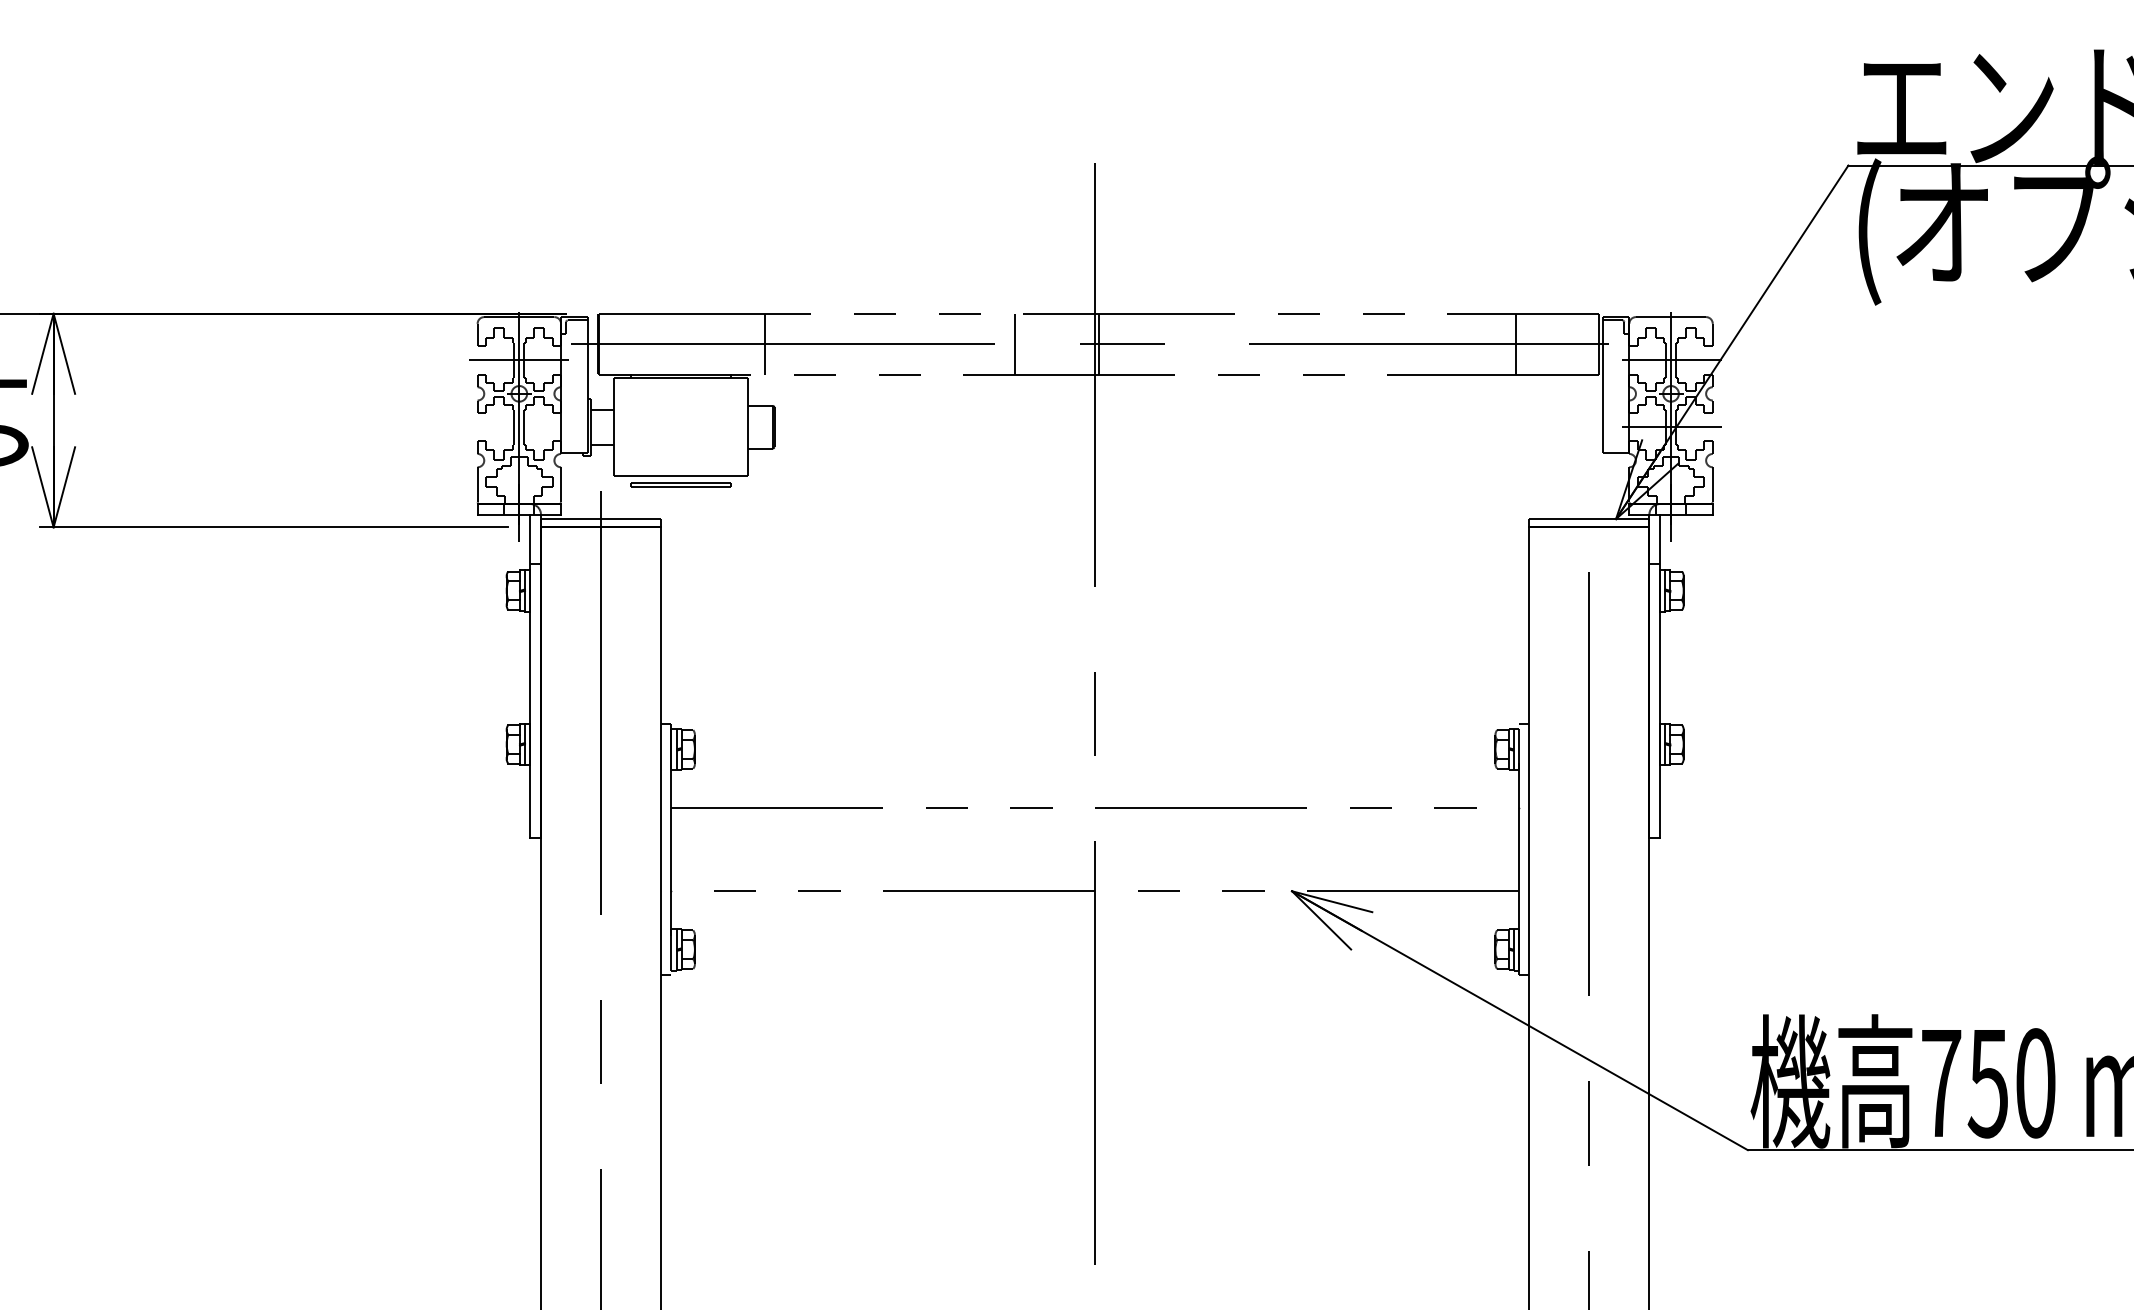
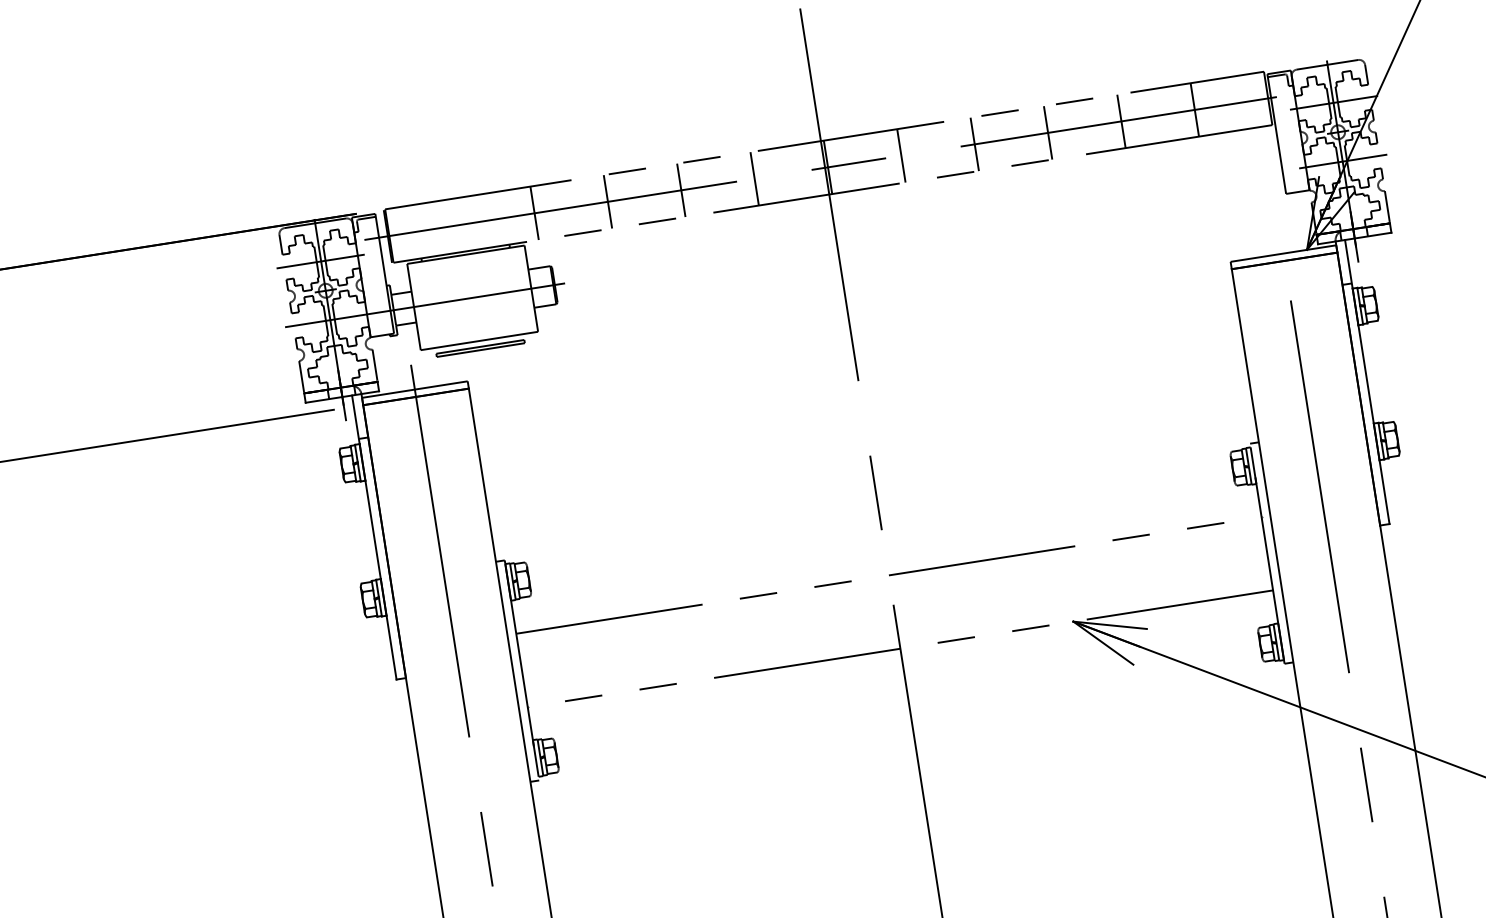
line: (848, 343) -> (608, 201), added
line: (931, 343) -> (681, 189), added
line: (1181, 343) -> (900, 155), added
line: (1265, 343) -> (974, 143), added
line: (1348, 343) -> (1047, 132), added
line: (1432, 343) -> (1121, 120), added
line: (626, 427) -> (424, 305), added

